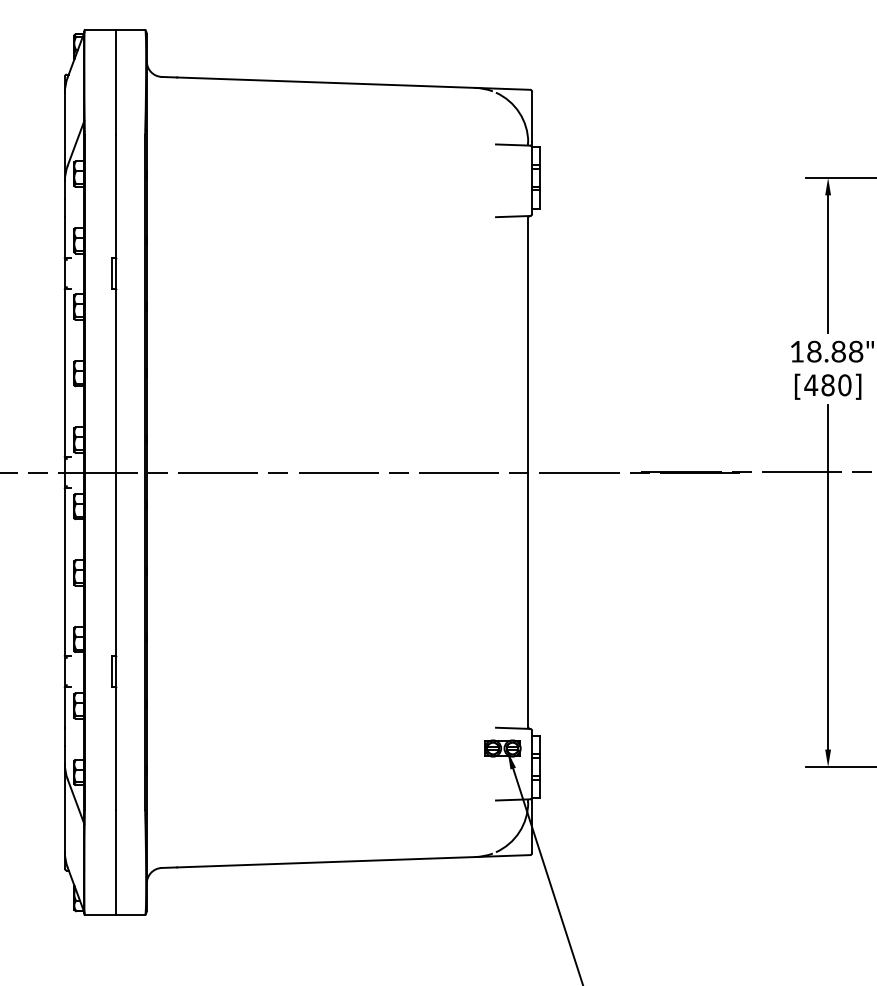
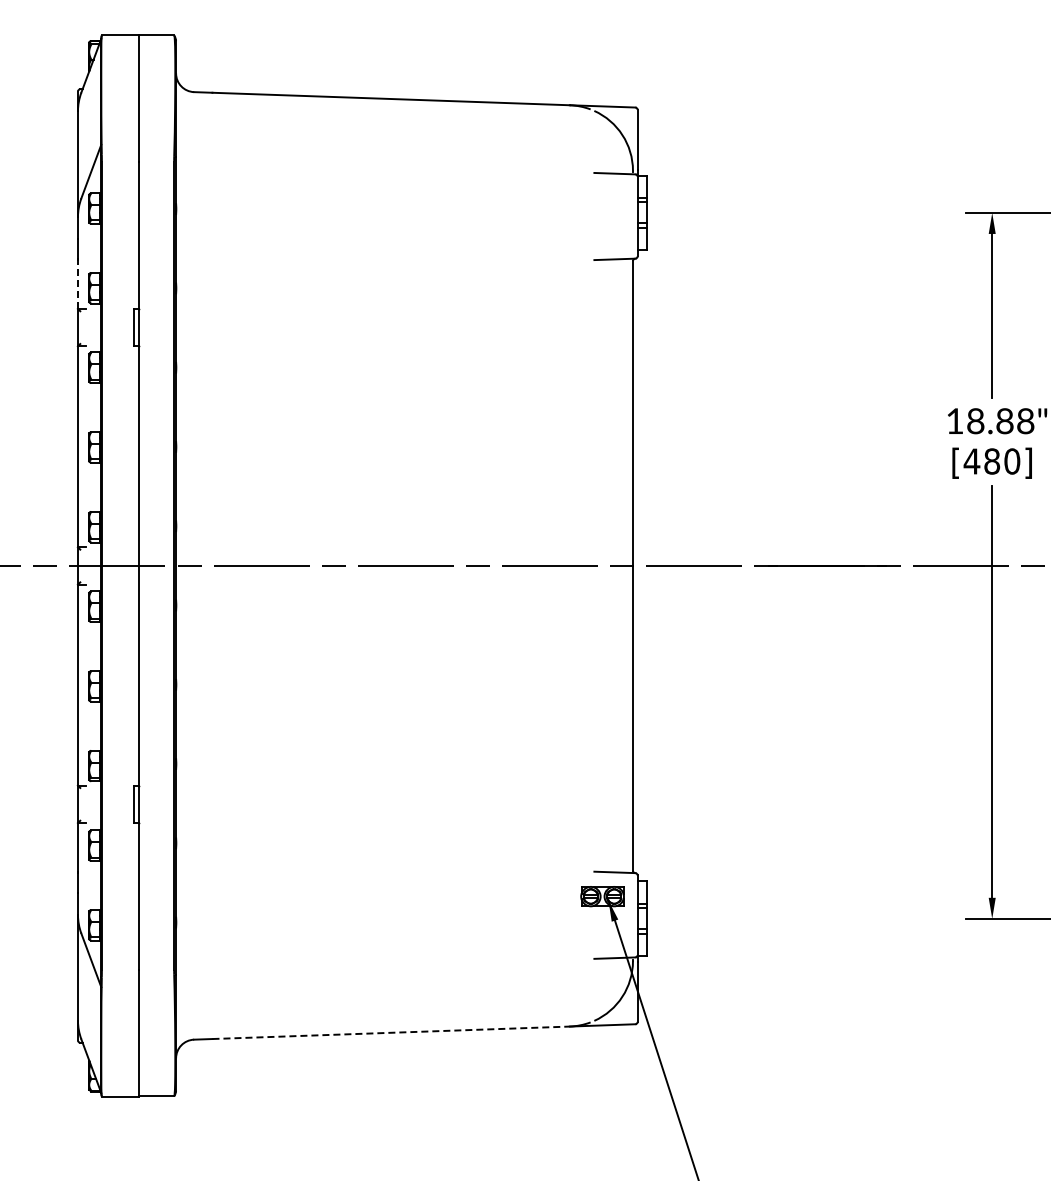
line: (64, 237) -> (77, 284), solid -> dashed
line: (326, 861) -> (391, 1032), solid -> dashed

